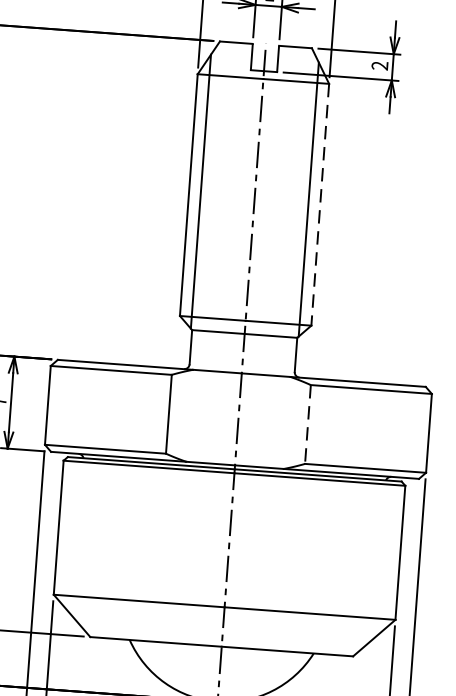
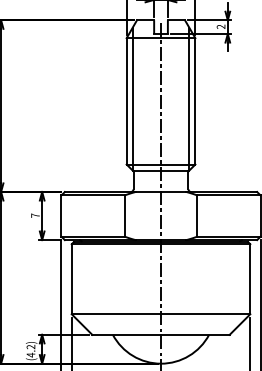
line: (320, 205) -> (195, 101), dashed -> solid
line: (308, 425) -> (197, 216), dashed -> solid

